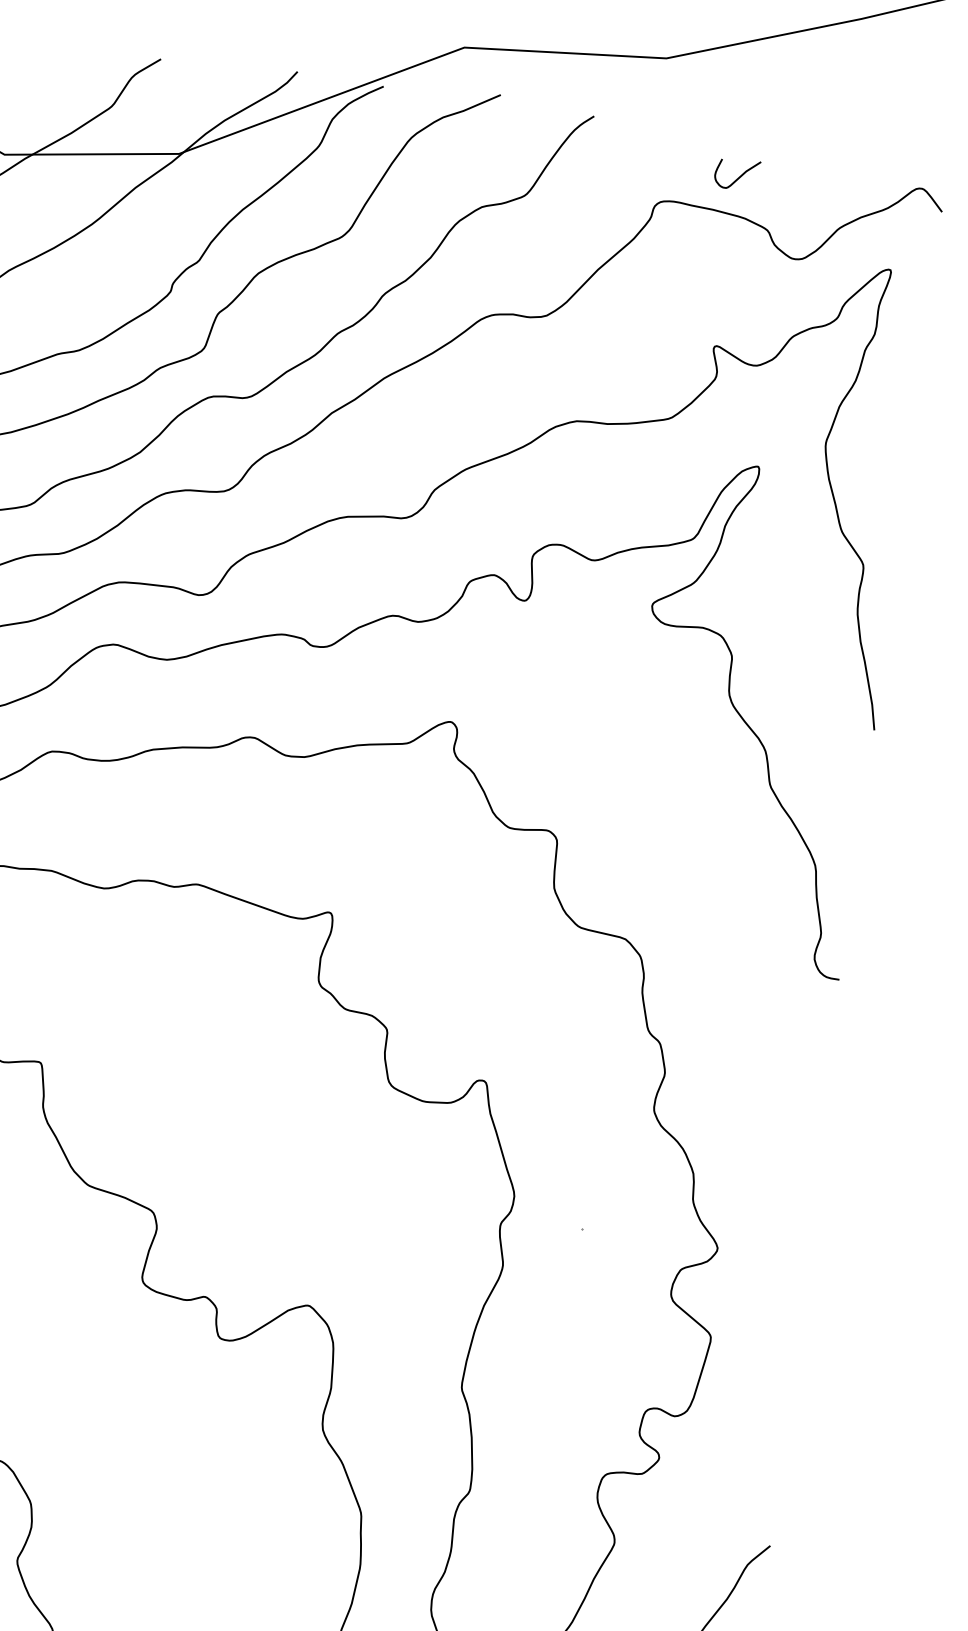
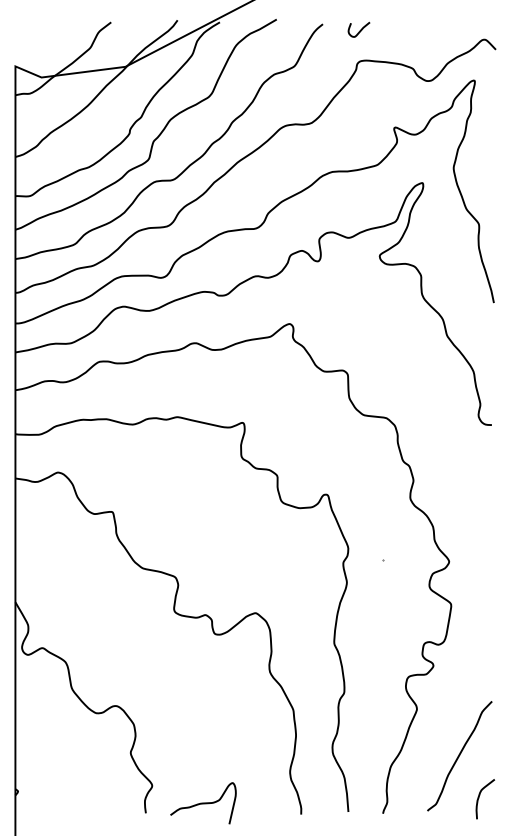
curve: (737, 176) -> (359, 30), moved

